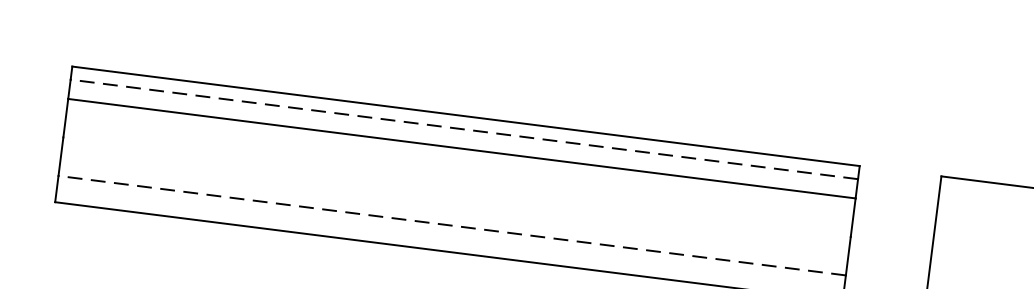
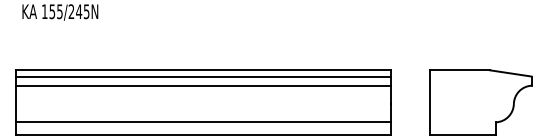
line: (464, 129) -> (203, 76), dashed -> solid
line: (451, 226) -> (203, 122), dashed -> solid

